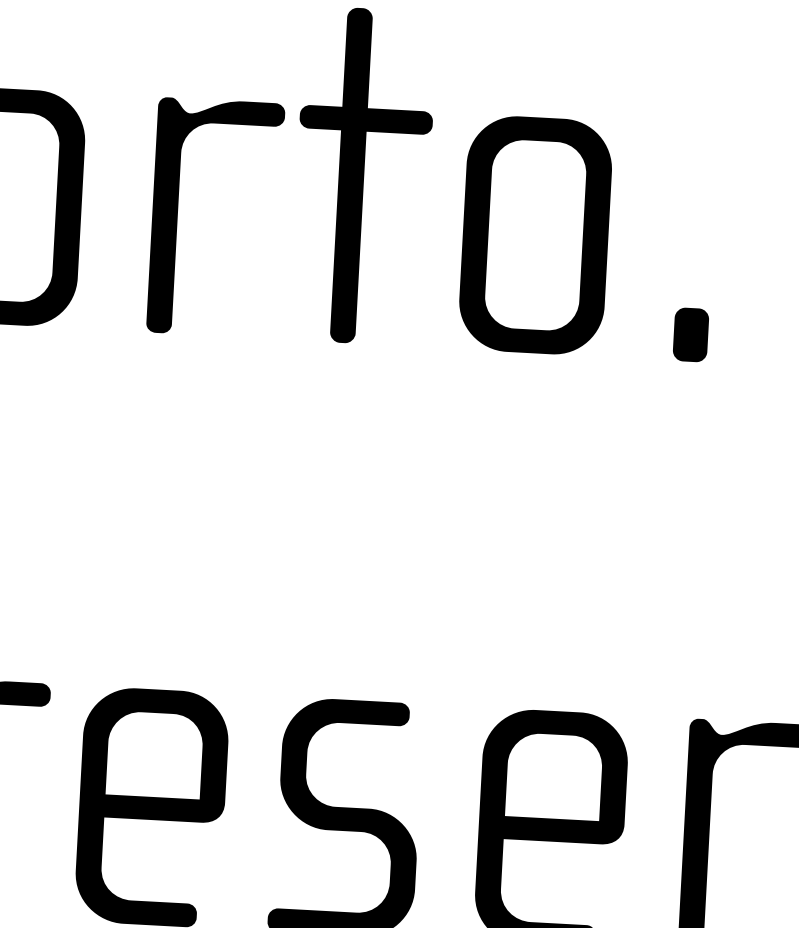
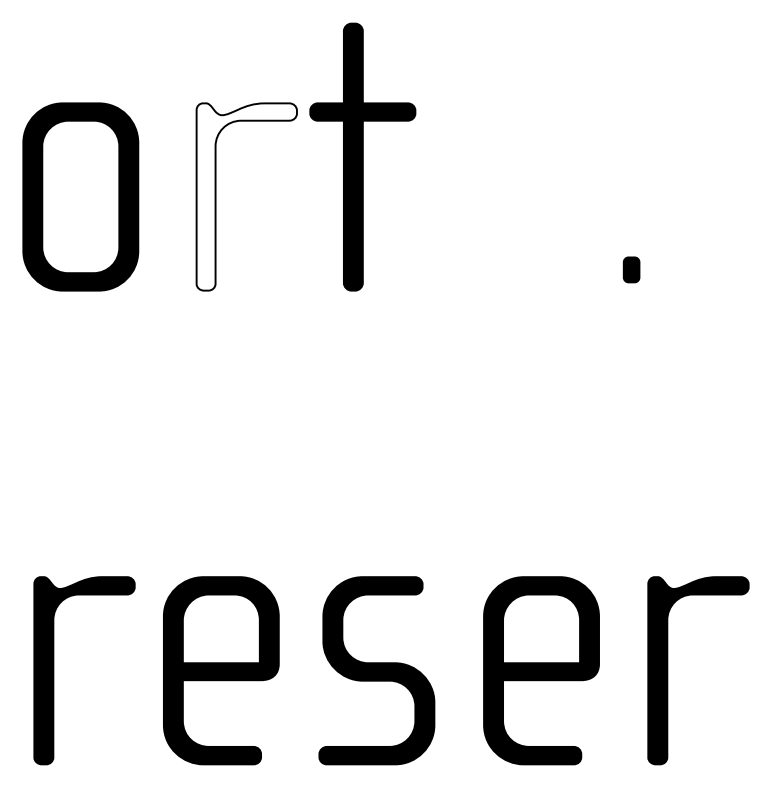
fill: (215, 217) -> (246, 196), removed
part: (534, 234) -> (502, 196), removed
part: (690, 334) -> (631, 269), size x0.6

